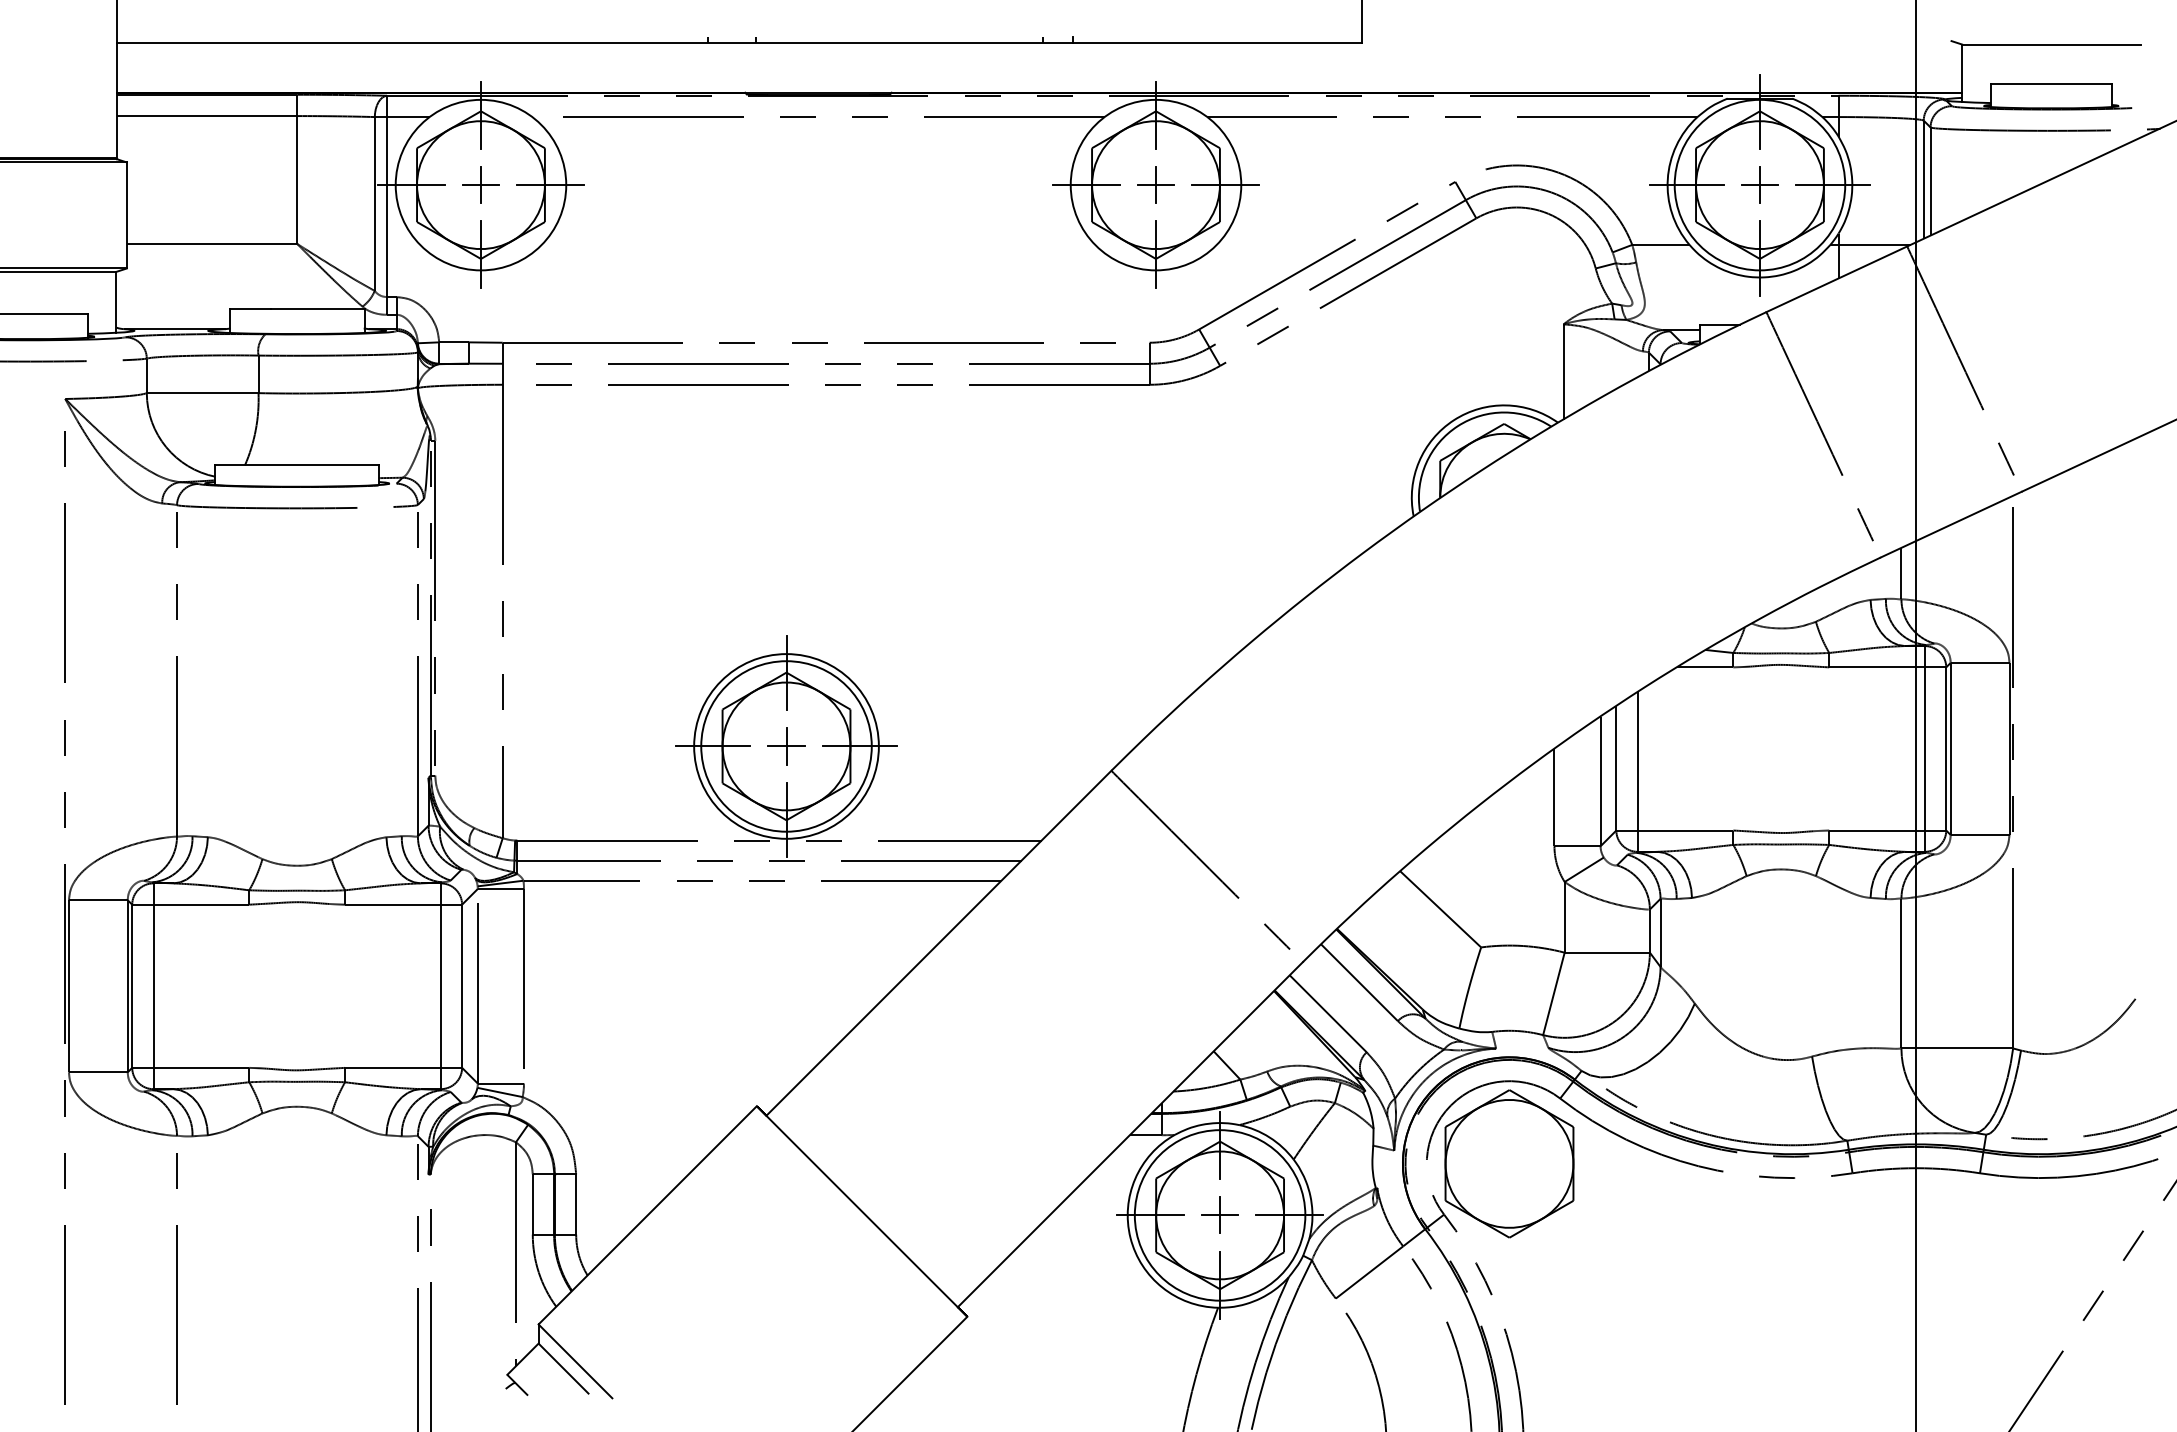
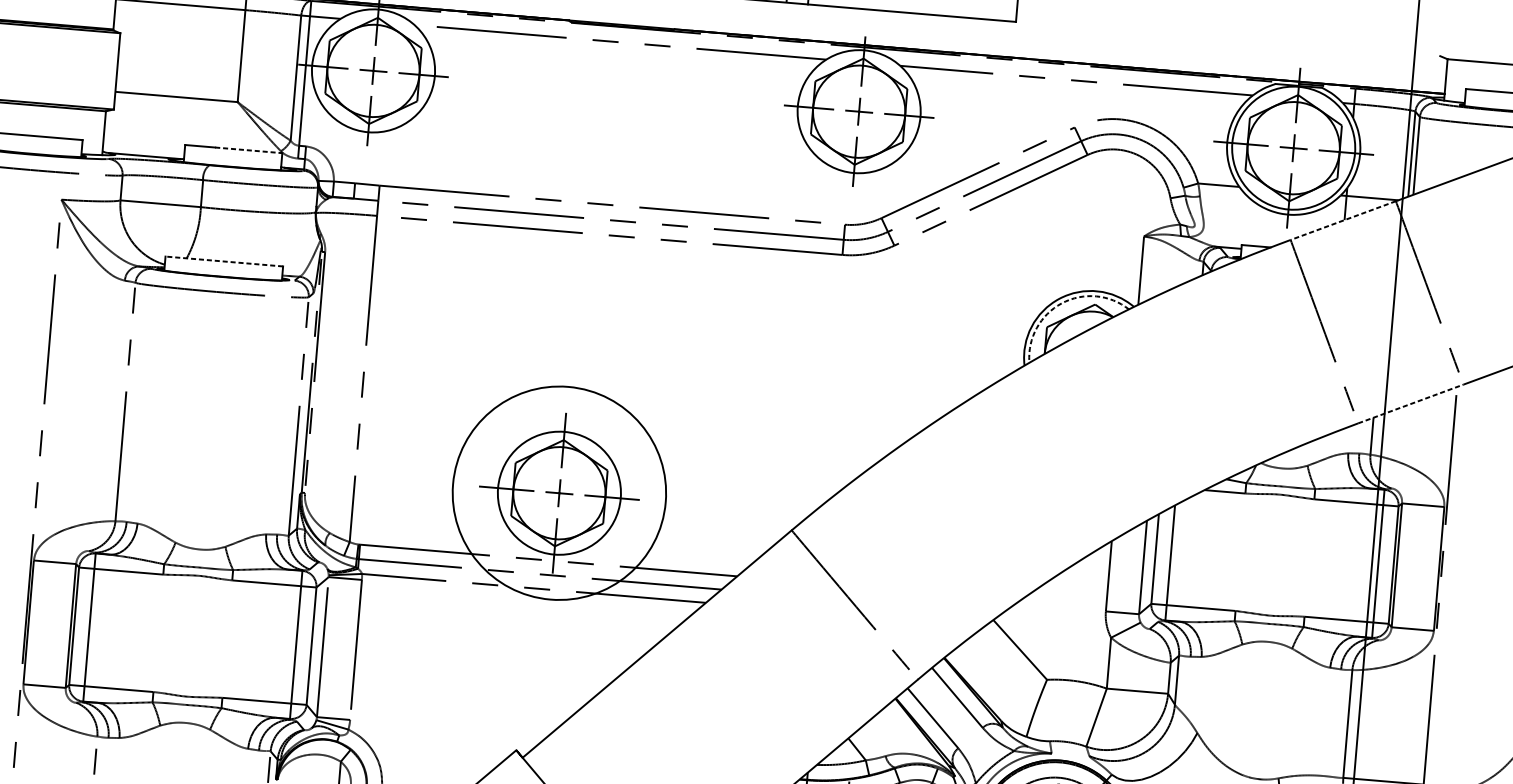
line: (1836, 279) -> (1343, 220), solid -> dashed
line: (317, 309) -> (248, 150), solid -> dashed
arc: (1457, 426) -> (1061, 303), solid -> dashed
line: (297, 465) -> (224, 261), solid -> dashed
line: (1951, 524) -> (1410, 403), solid -> dashed
circle: (786, 746) -> (559, 493), size x1.6

